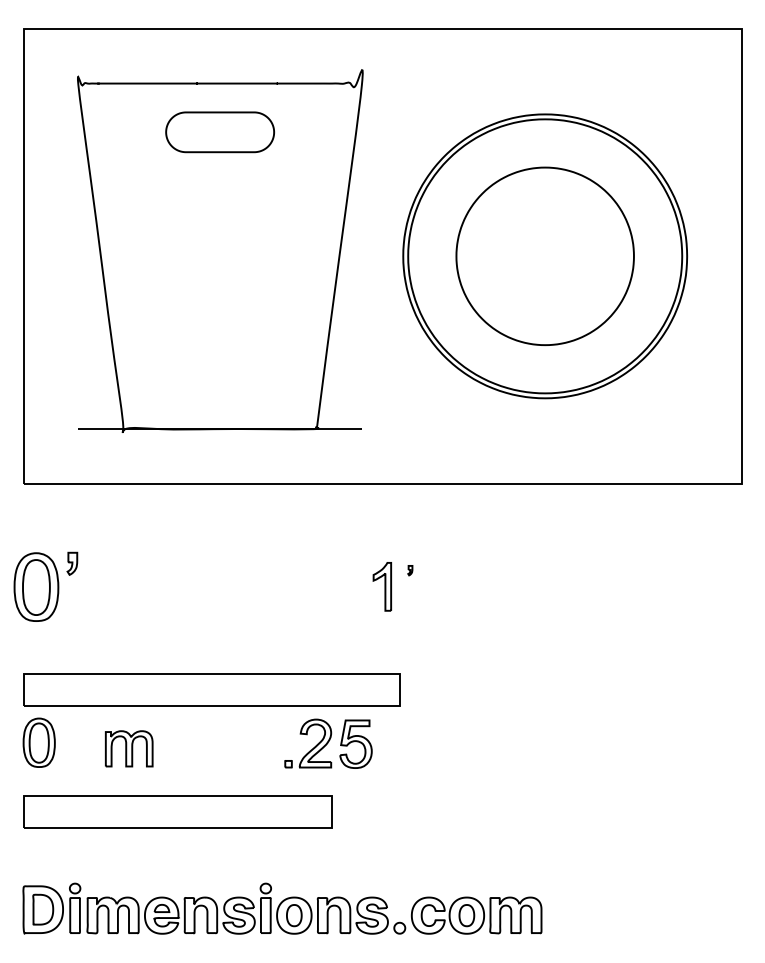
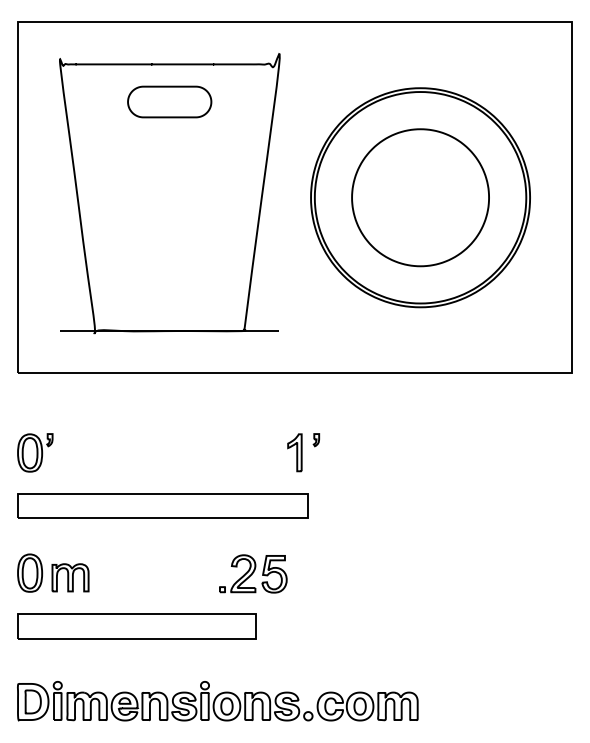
part: (410, 570) -> (316, 440), size x1.67
part: (46, 586) -> (35, 452), size x0.71
part: (210, 688) -> (162, 505), moved
part: (129, 748) -> (70, 577), moved

